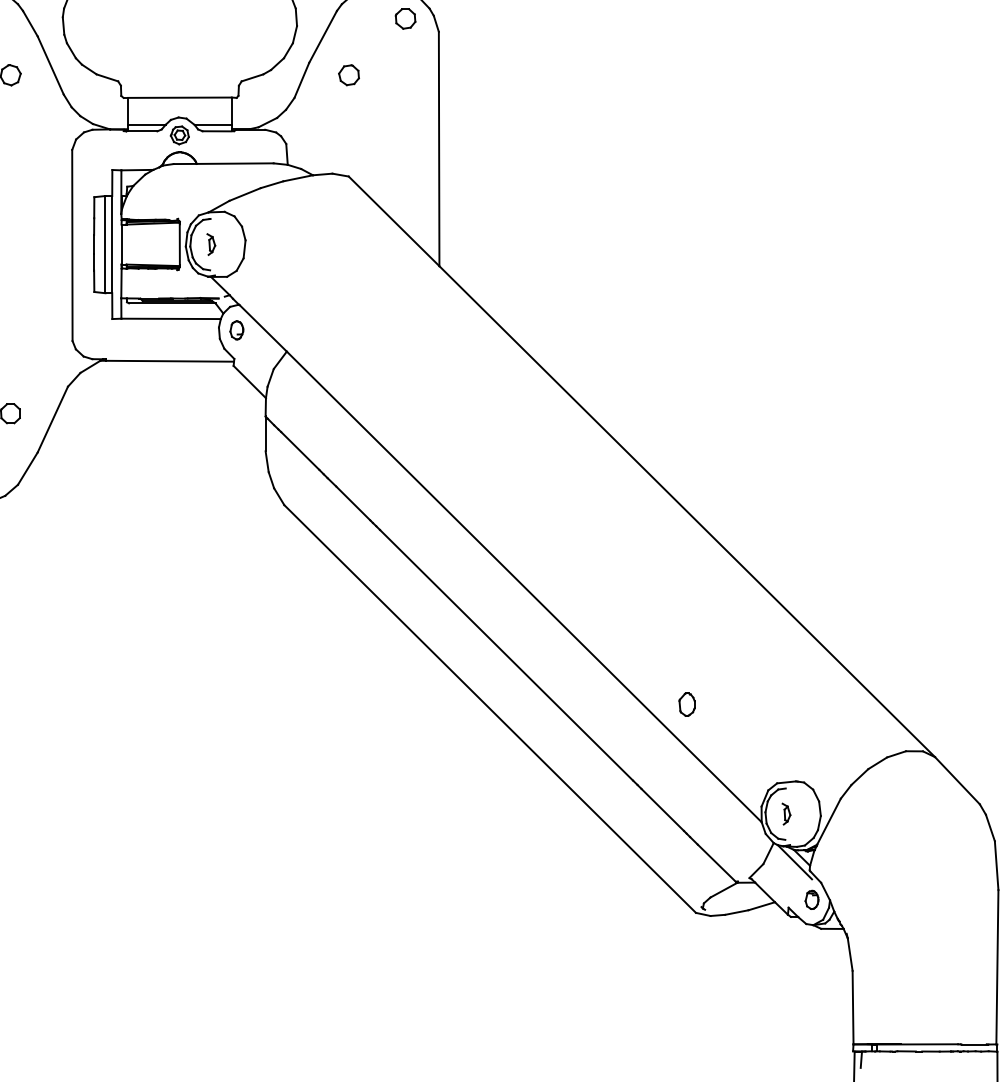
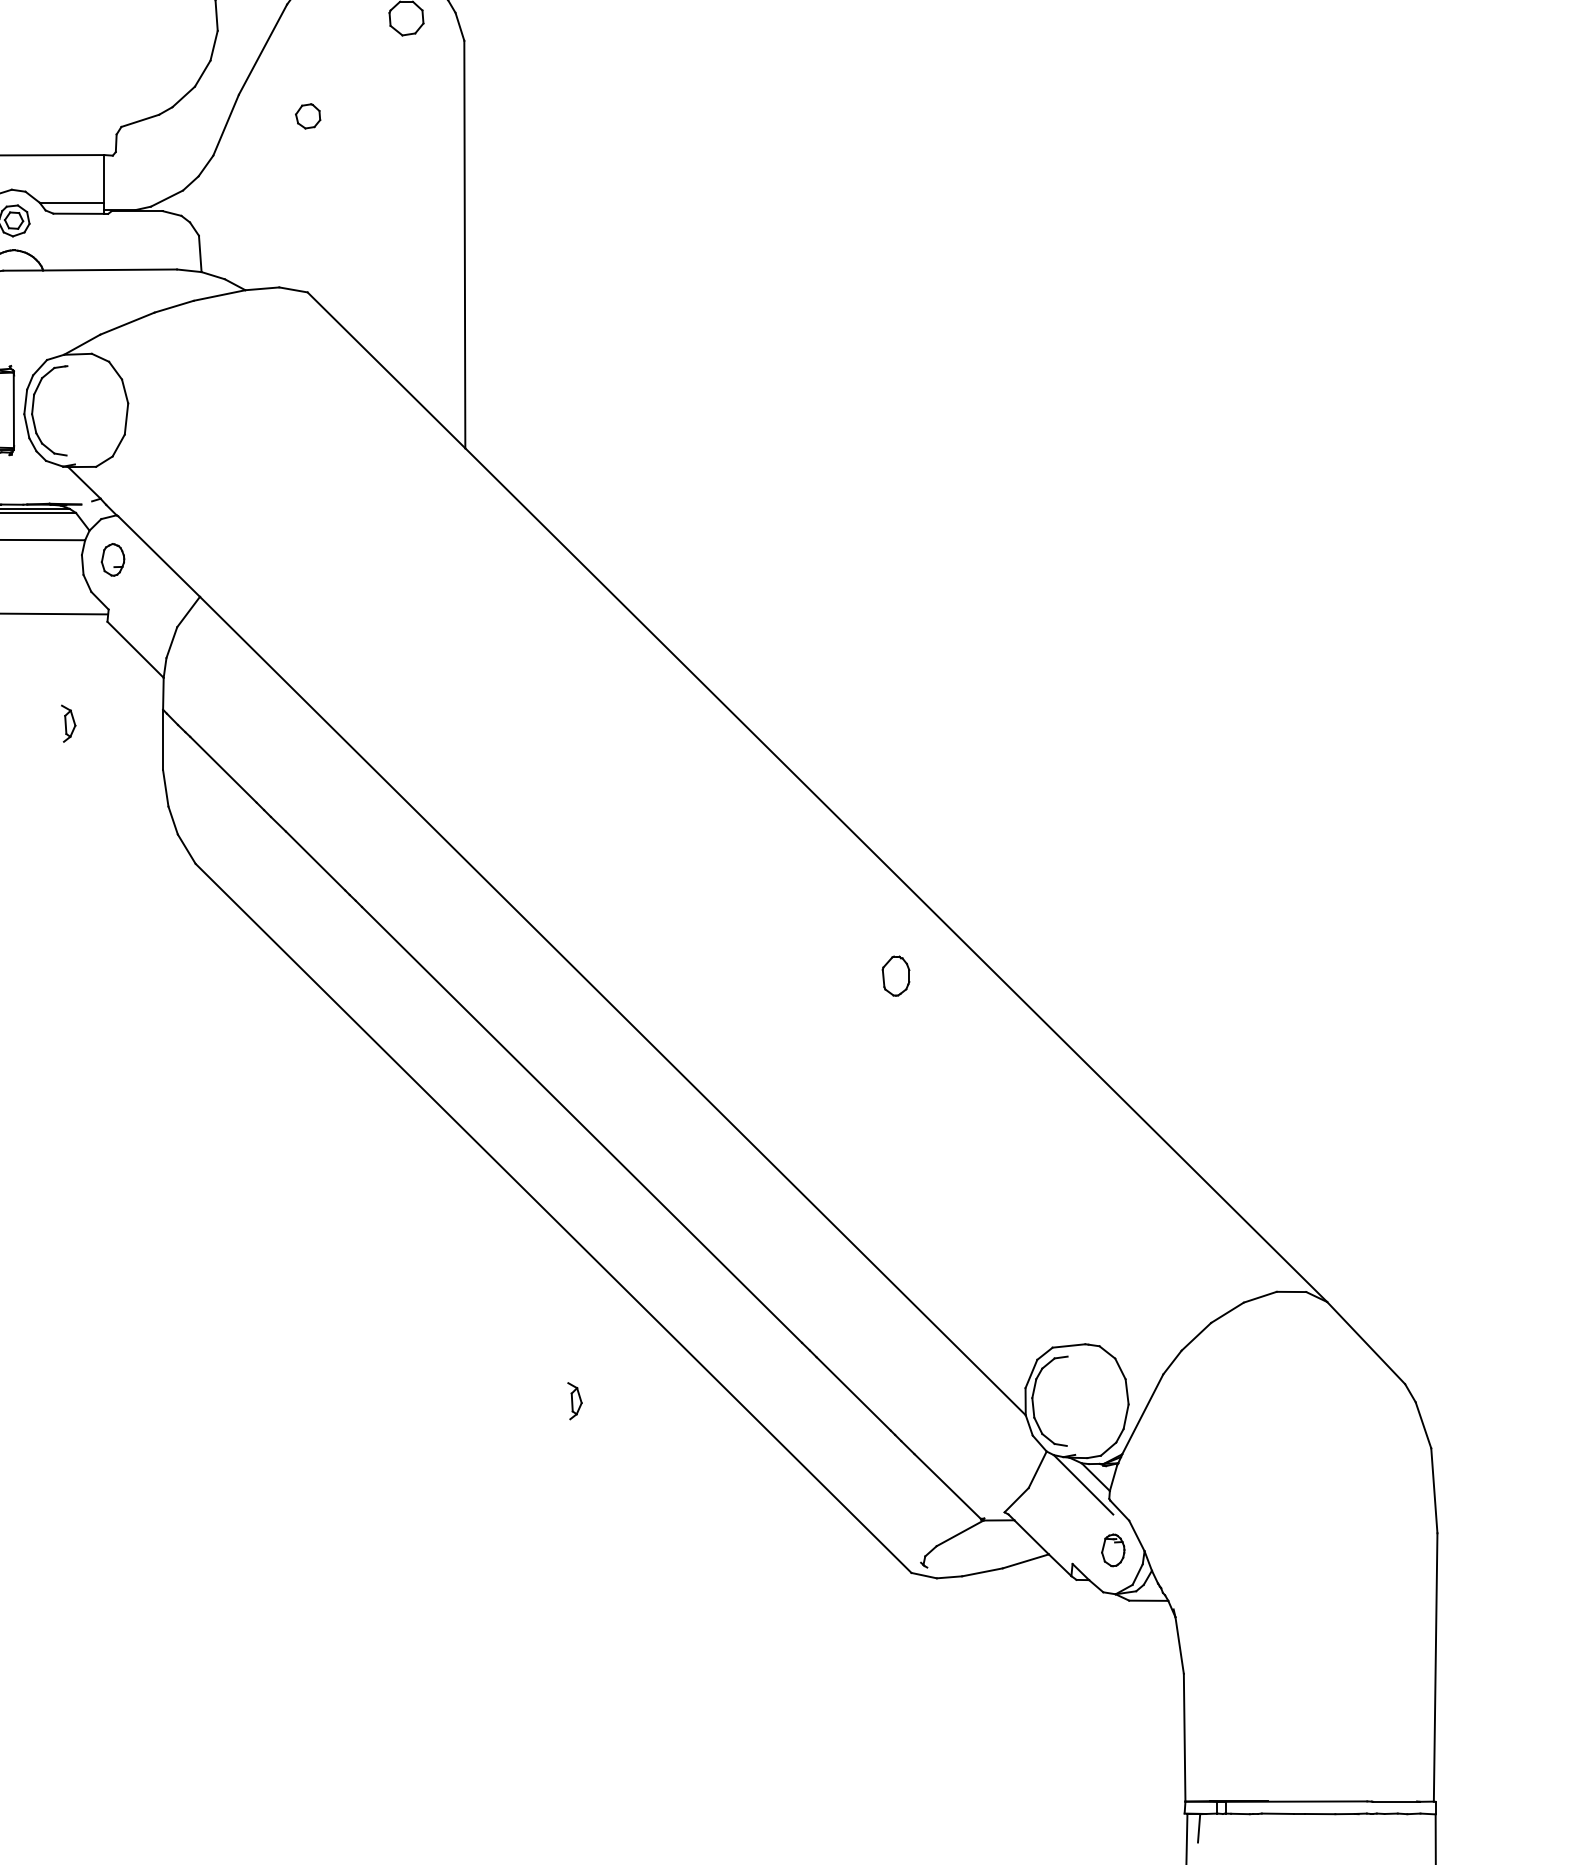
part: (348, 75) -> (307, 116), size x0.7
part: (211, 244) -> (68, 723), moved
part: (686, 704) -> (894, 975), moved
part: (786, 813) -> (575, 1400), moved

